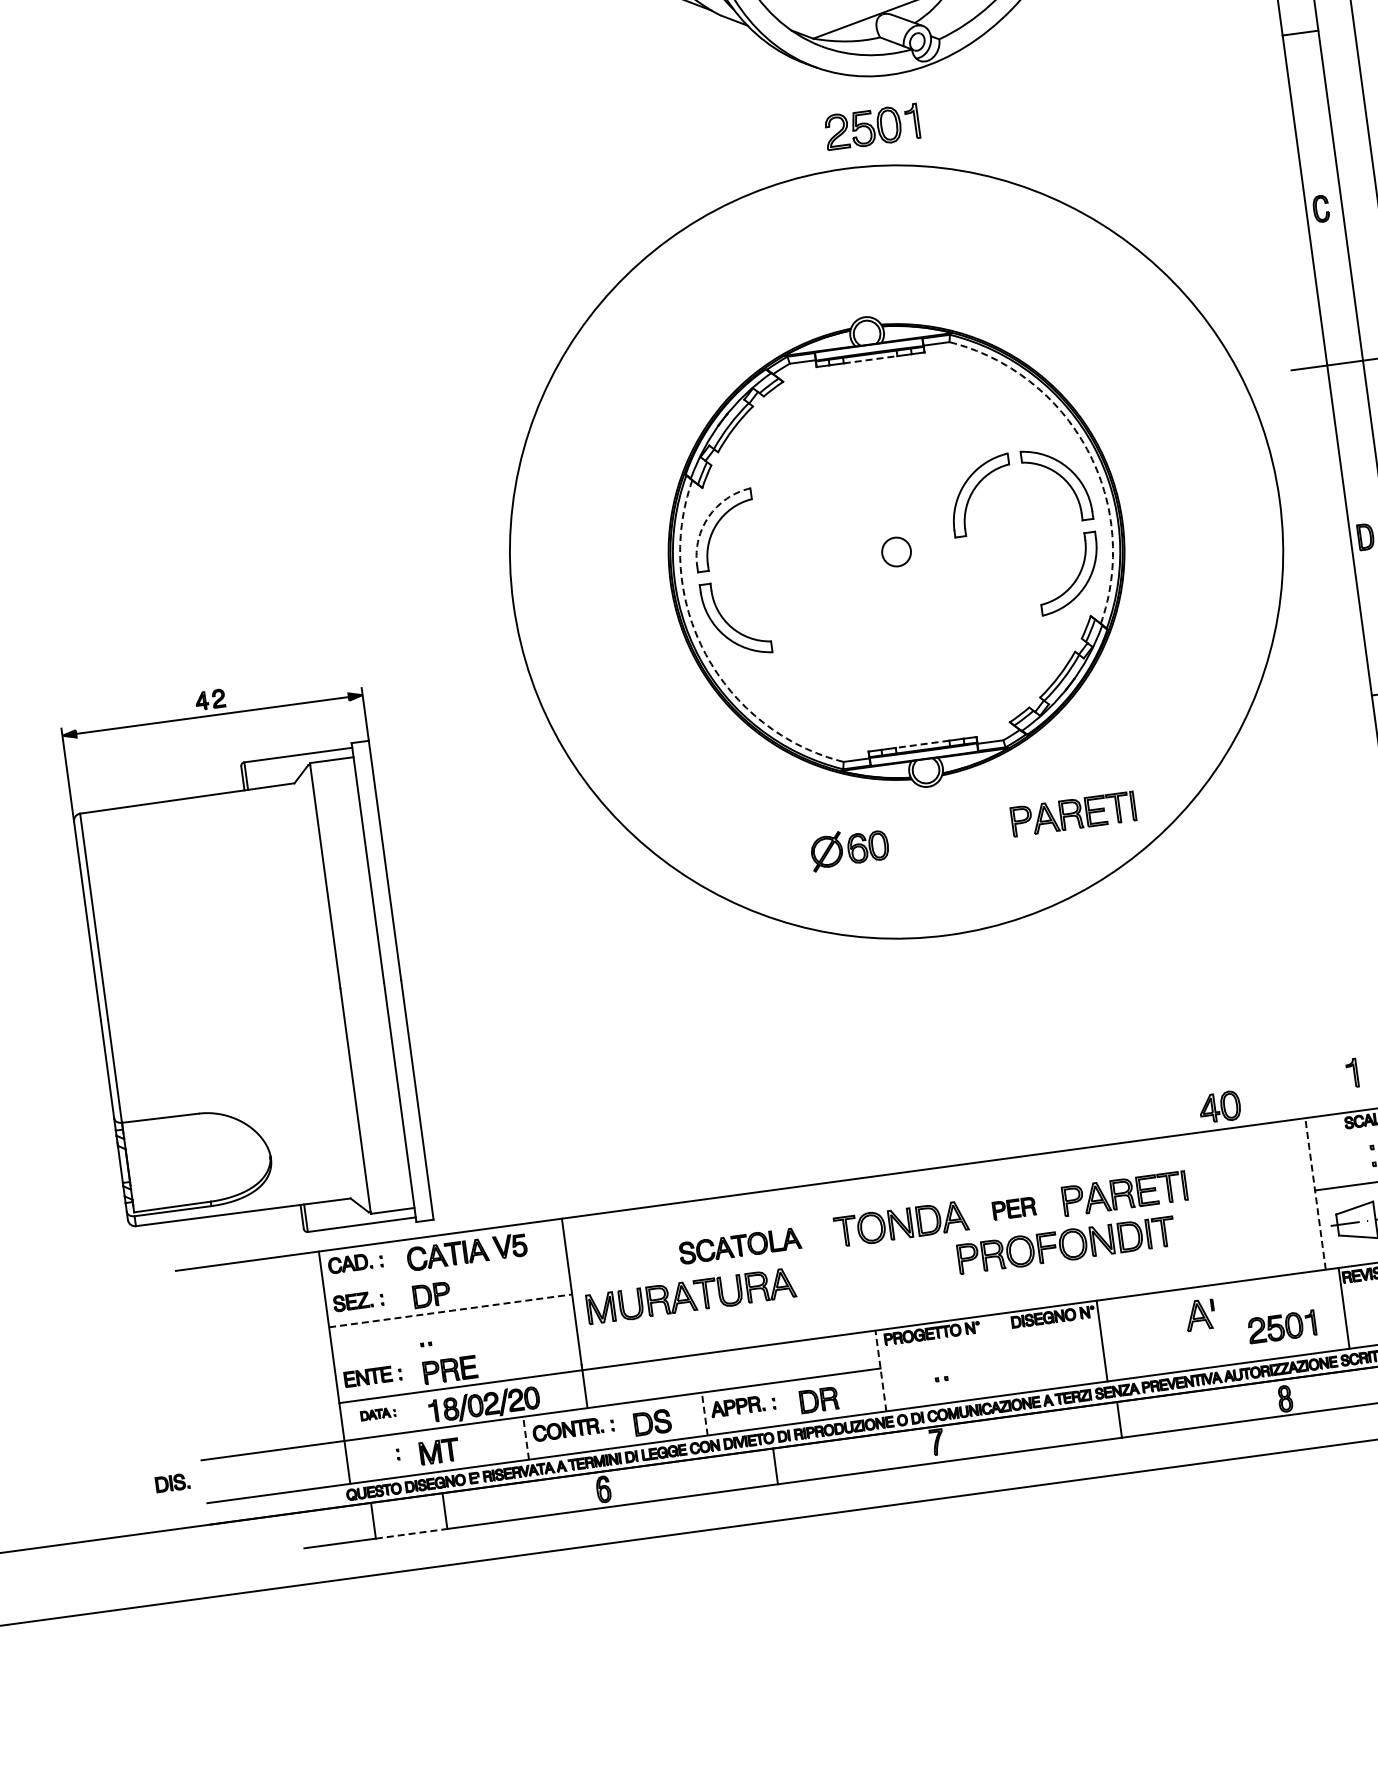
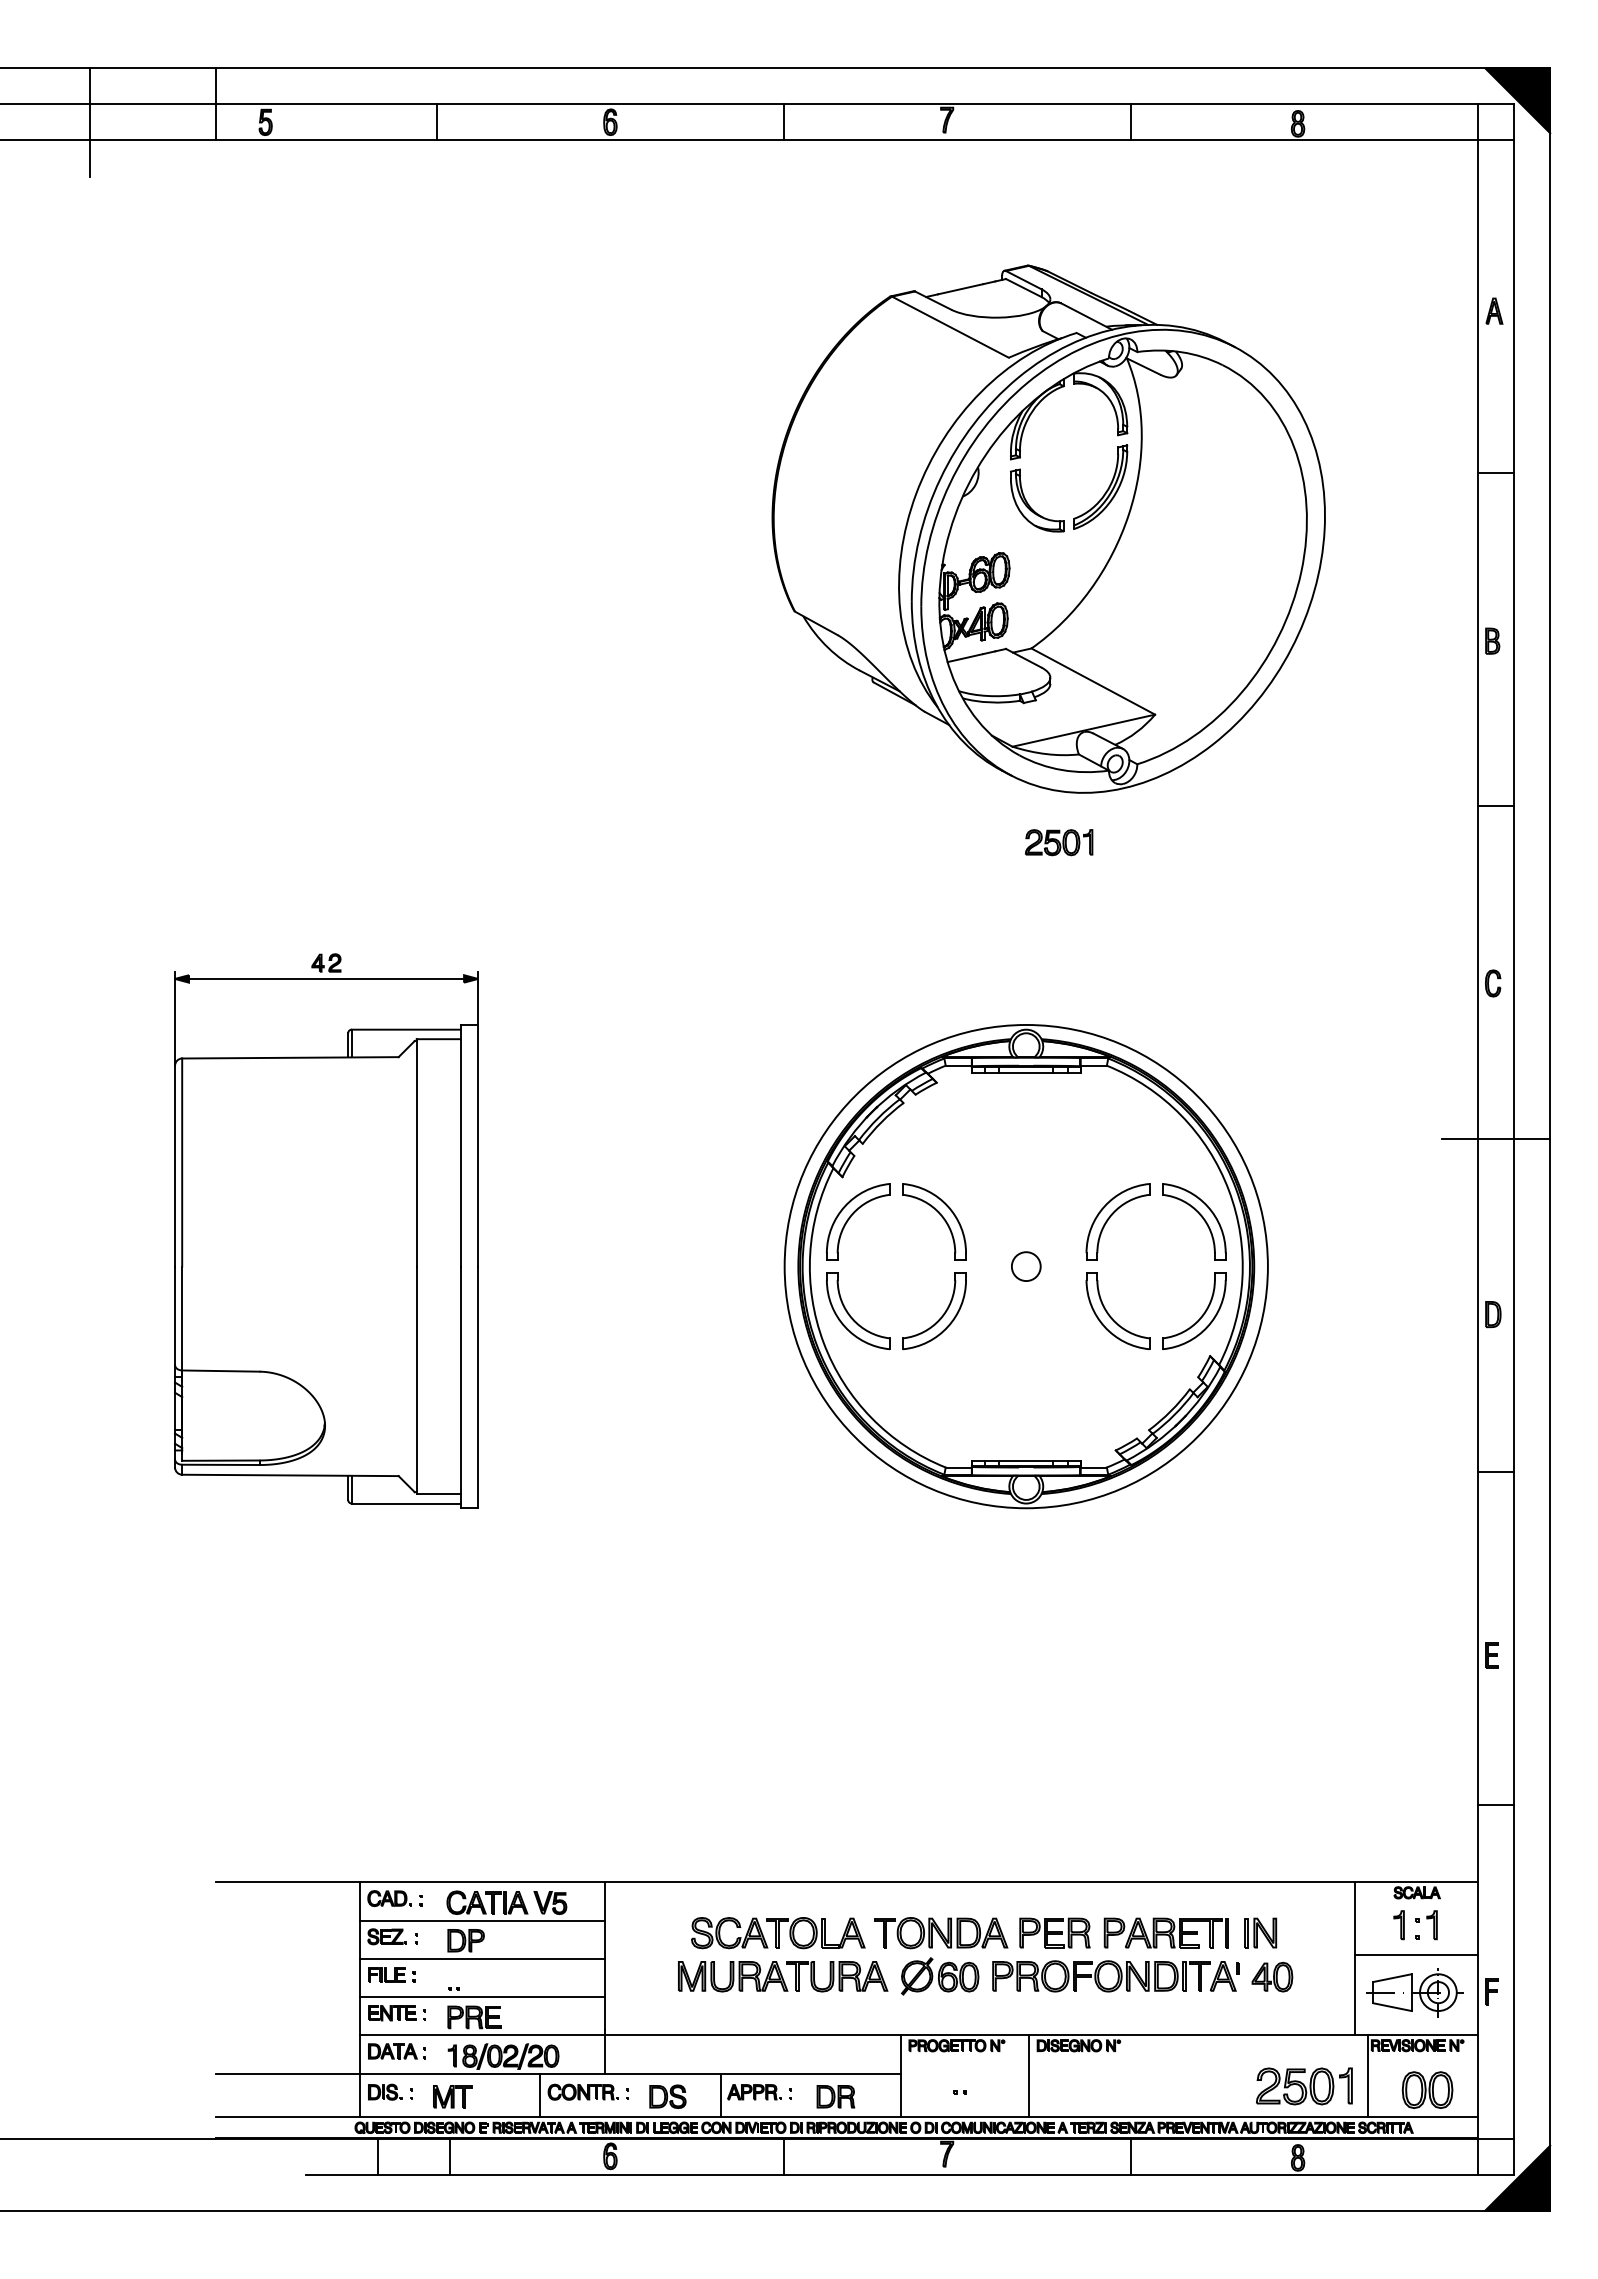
part: (872, 127) -> (1059, 842), size x0.71
line: (870, 359) -> (1026, 1072), dashed -> solid
arc: (1086, 449) -> (1228, 1190), dashed -> solid
part: (805, 514) -> (941, 1217), added
arc: (709, 516) -> (845, 1206), dashed -> solid
circle: (895, 552) -> (1025, 1266), size x0.62
part: (987, 590) -> (1111, 1316), added
part: (818, 613) -> (940, 1317), added
arc: (705, 654) -> (823, 1342), dashed -> solid
line: (921, 744) -> (1025, 1460), dashed -> solid
part: (1072, 813) -> (1165, 1549), removed
part: (850, 848) -> (940, 1976), moved
part: (246, 964) -> (326, 1230), moved
part: (1351, 1073) -> (1398, 1925), moved
part: (1220, 1106) -> (1272, 1976), moved
part: (1217, 1180) -> (1260, 1932), added
line: (1315, 1193) -> (1355, 1958), dashed -> solid
part: (1013, 1208) -> (1054, 1932), size x1.67
part: (740, 1246) -> (778, 1933), size x1.43
line: (445, 1272) -> (482, 1920), added
part: (691, 1296) -> (783, 1976), moved
line: (450, 1310) -> (482, 1958), dashed -> solid
part: (1199, 1315) -> (1224, 1976), moved
part: (1282, 1327) -> (1304, 2086), size x1.43
part: (362, 1338) -> (391, 1974), added
line: (1102, 1340) -> (1029, 2075), moved
line: (455, 1349) -> (482, 1997), added
line: (881, 1371) -> (901, 2076), dashed -> solid
part: (377, 1414) -> (396, 2051), size x1.67
line: (704, 1414) -> (720, 2095), dashed -> solid
line: (526, 1438) -> (540, 2095), dashed -> solid
part: (172, 1482) -> (385, 2091), moved
line: (411, 1533) -> (414, 2174), dashed -> solid

